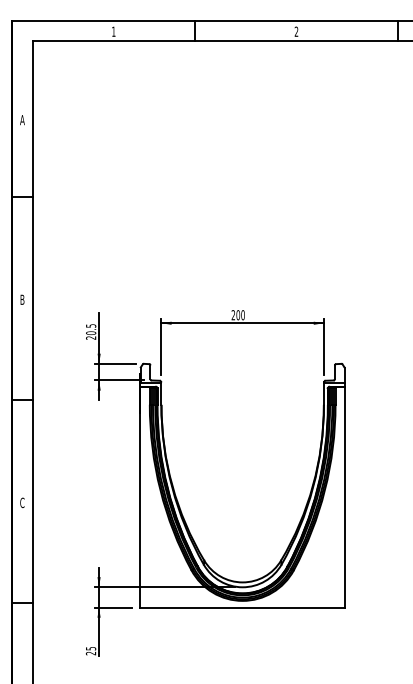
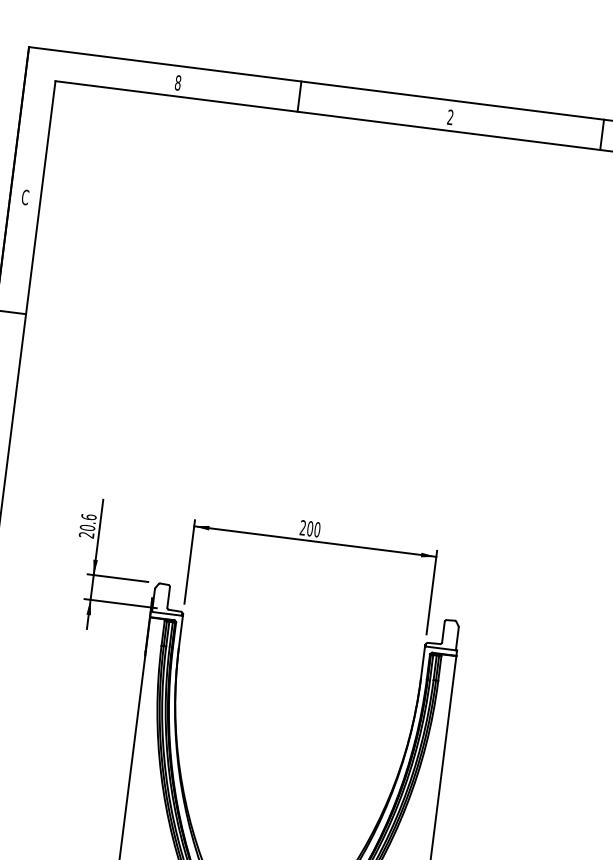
text: (113, 31) -> (177, 82), 1 -> 8
text: (22, 120) -> (25, 198), A -> C
text: (91, 325) -> (89, 516), 20.5 -> 20.6

